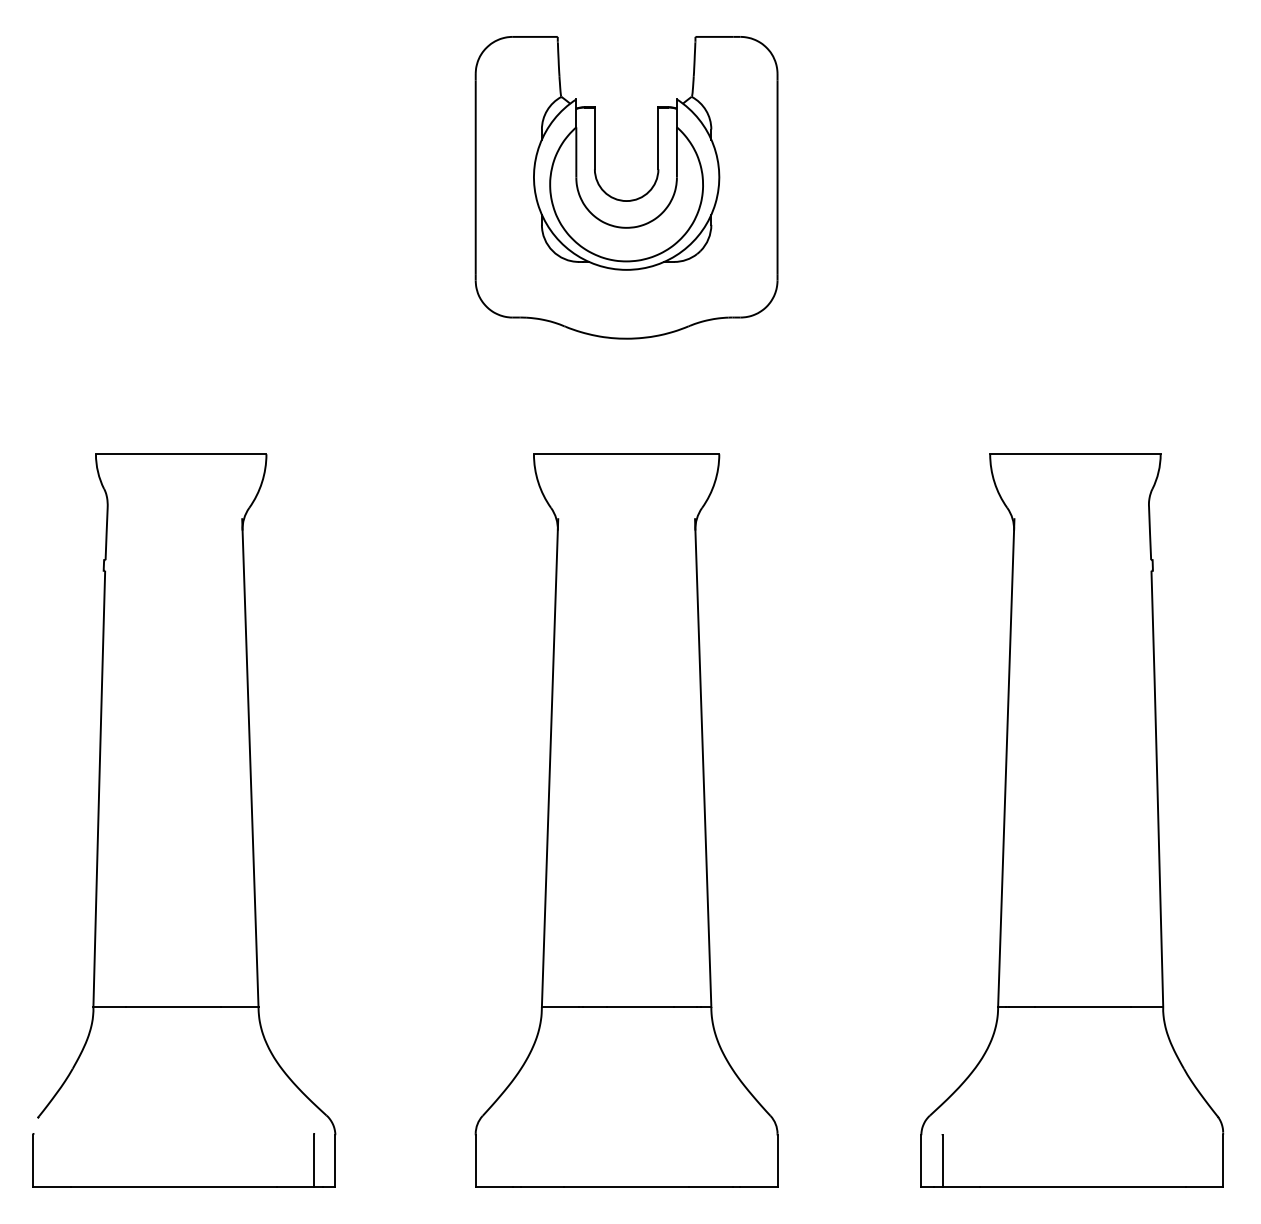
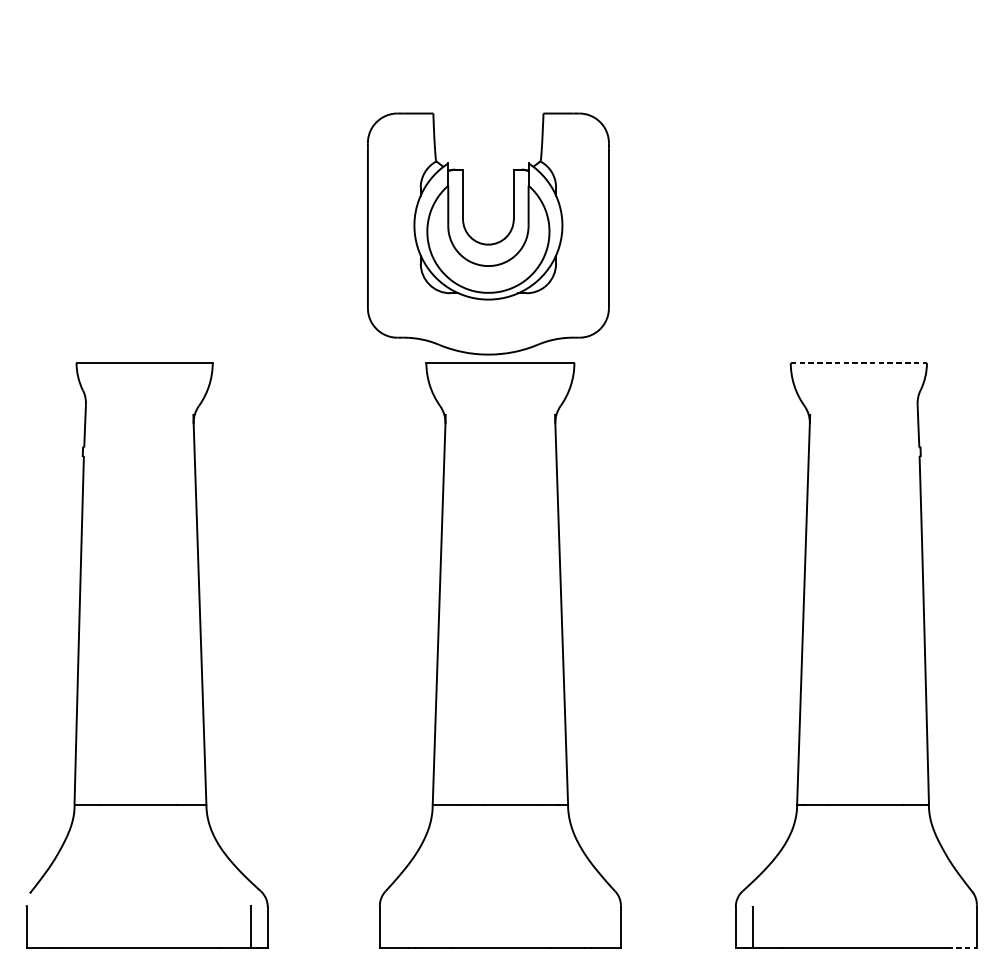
part: (622, 199) -> (485, 243), moved
line: (1075, 454) -> (858, 363), solid -> dashed
line: (1204, 1187) -> (961, 948), solid -> dashed

